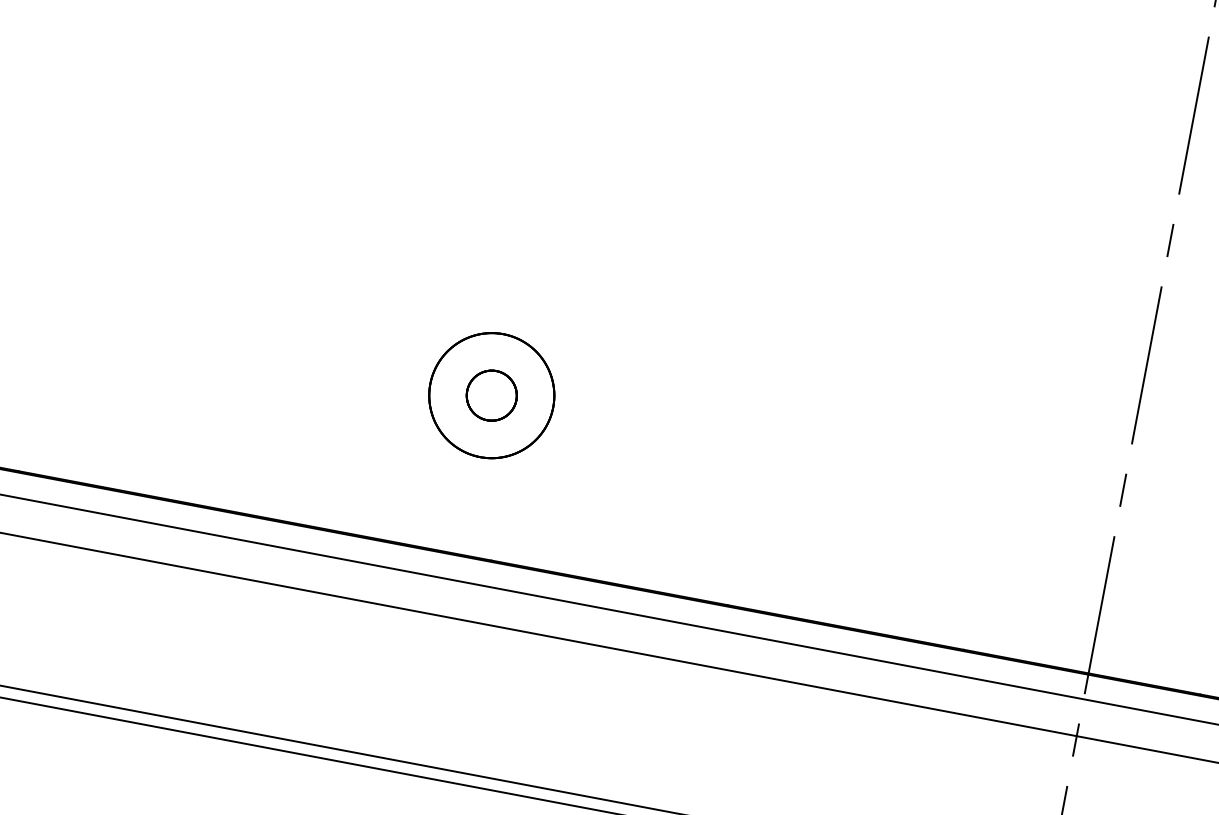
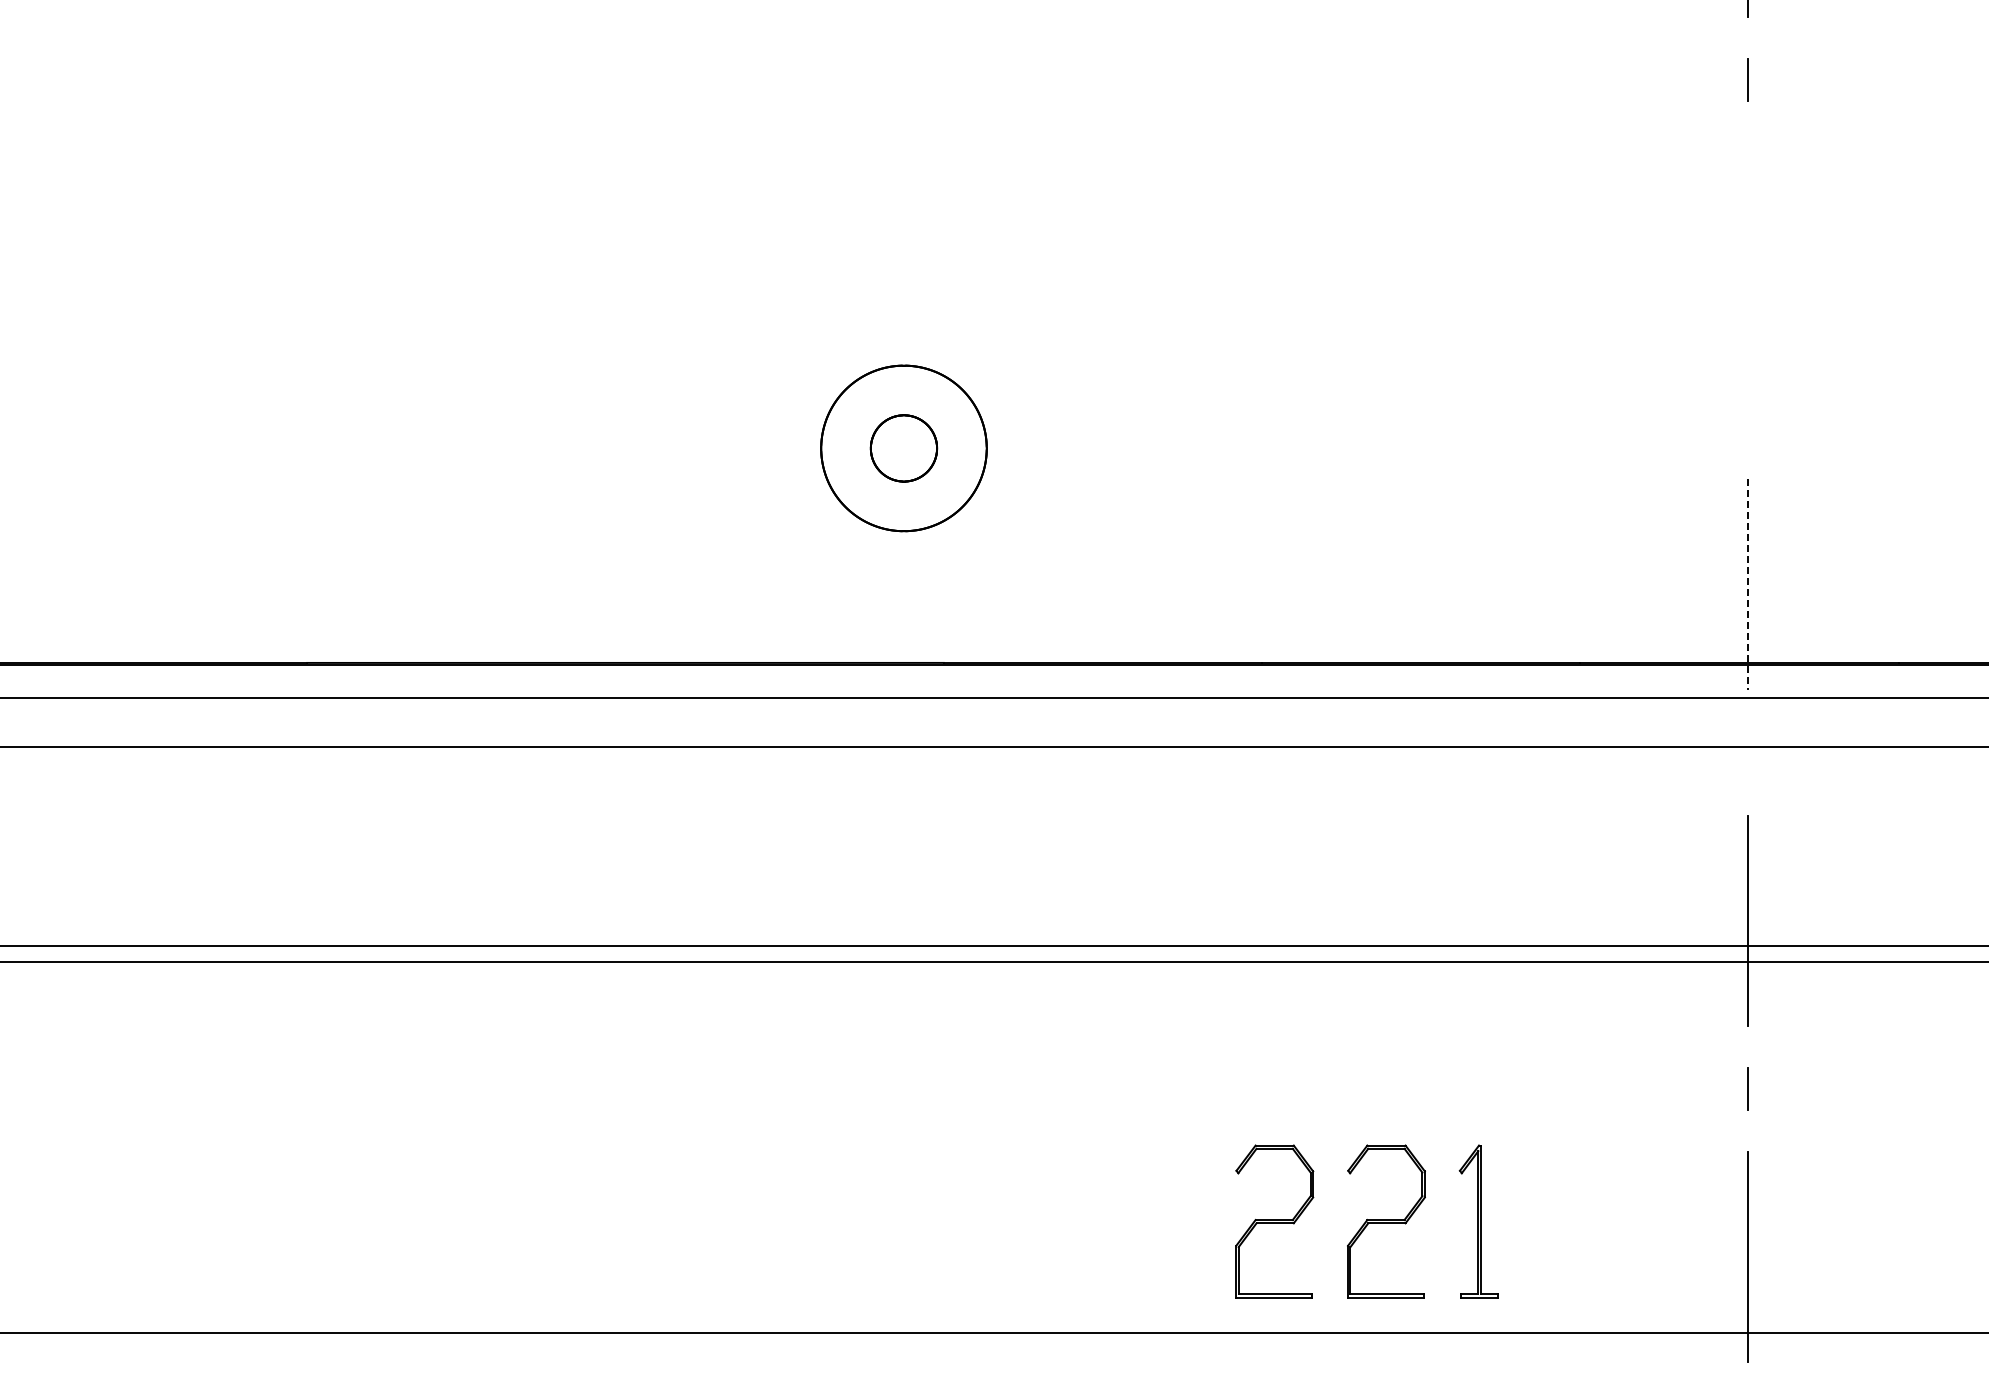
line: (1146, 364) -> (1747, 247), removed
line: (1122, 489) -> (1747, 415), removed
line: (1099, 615) -> (1748, 585), solid -> dashed
line: (1076, 739) -> (1748, 752), removed

